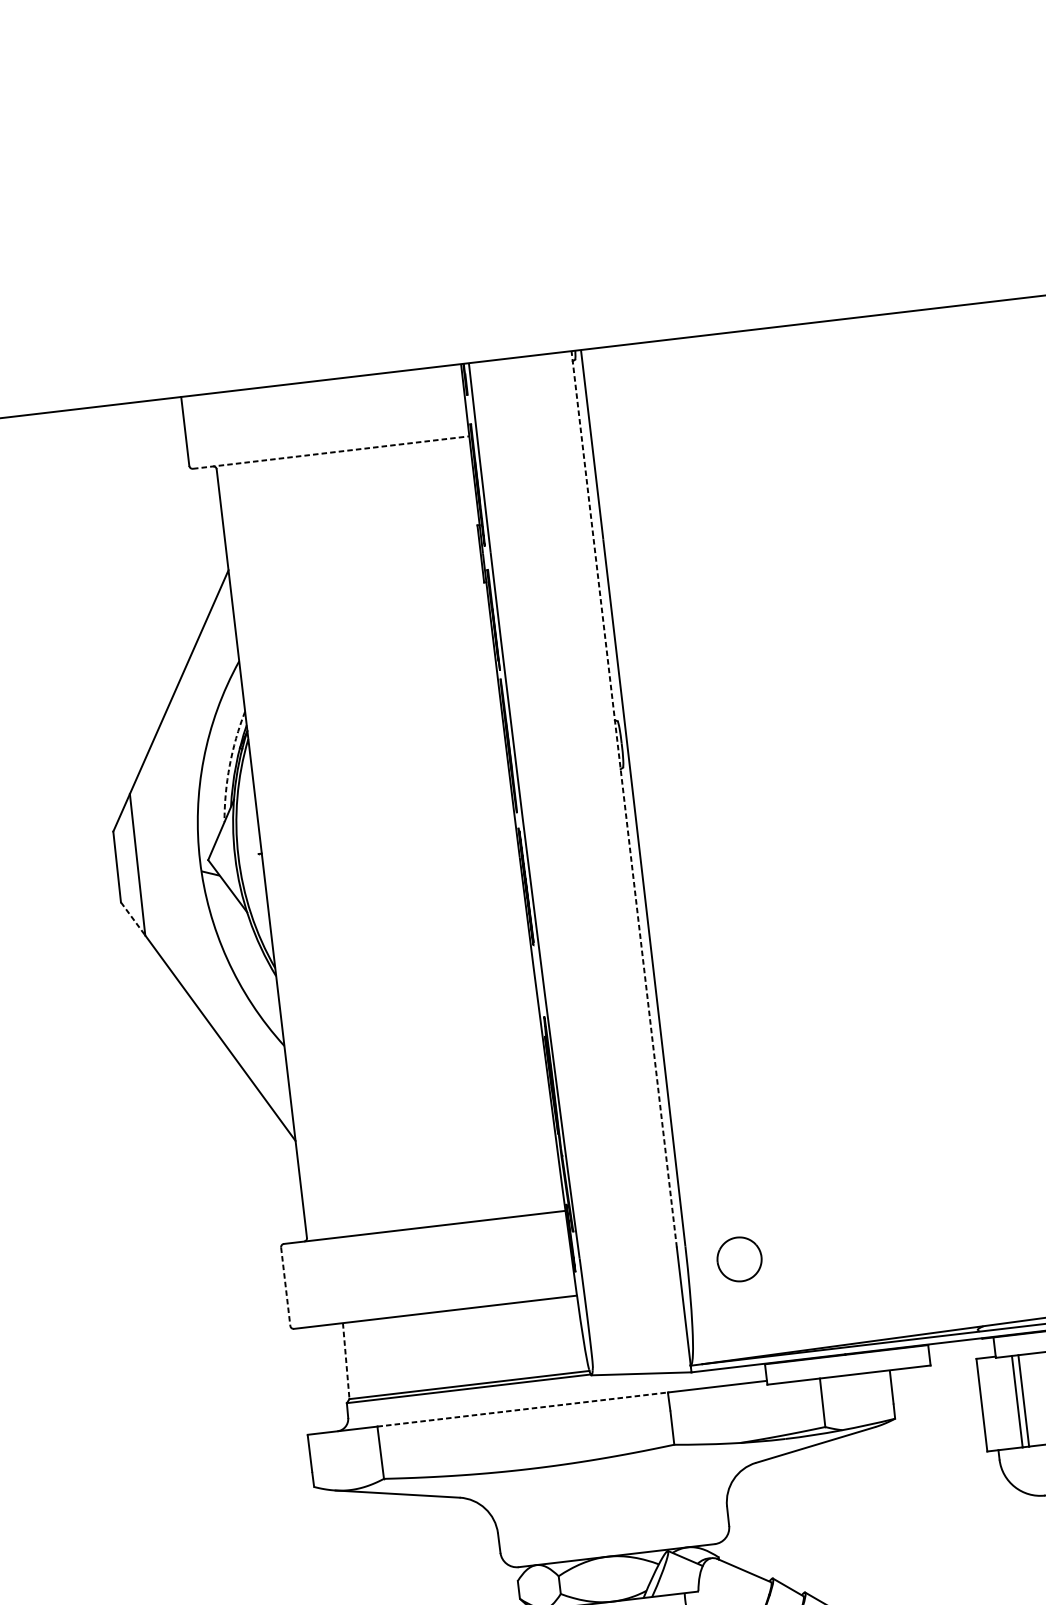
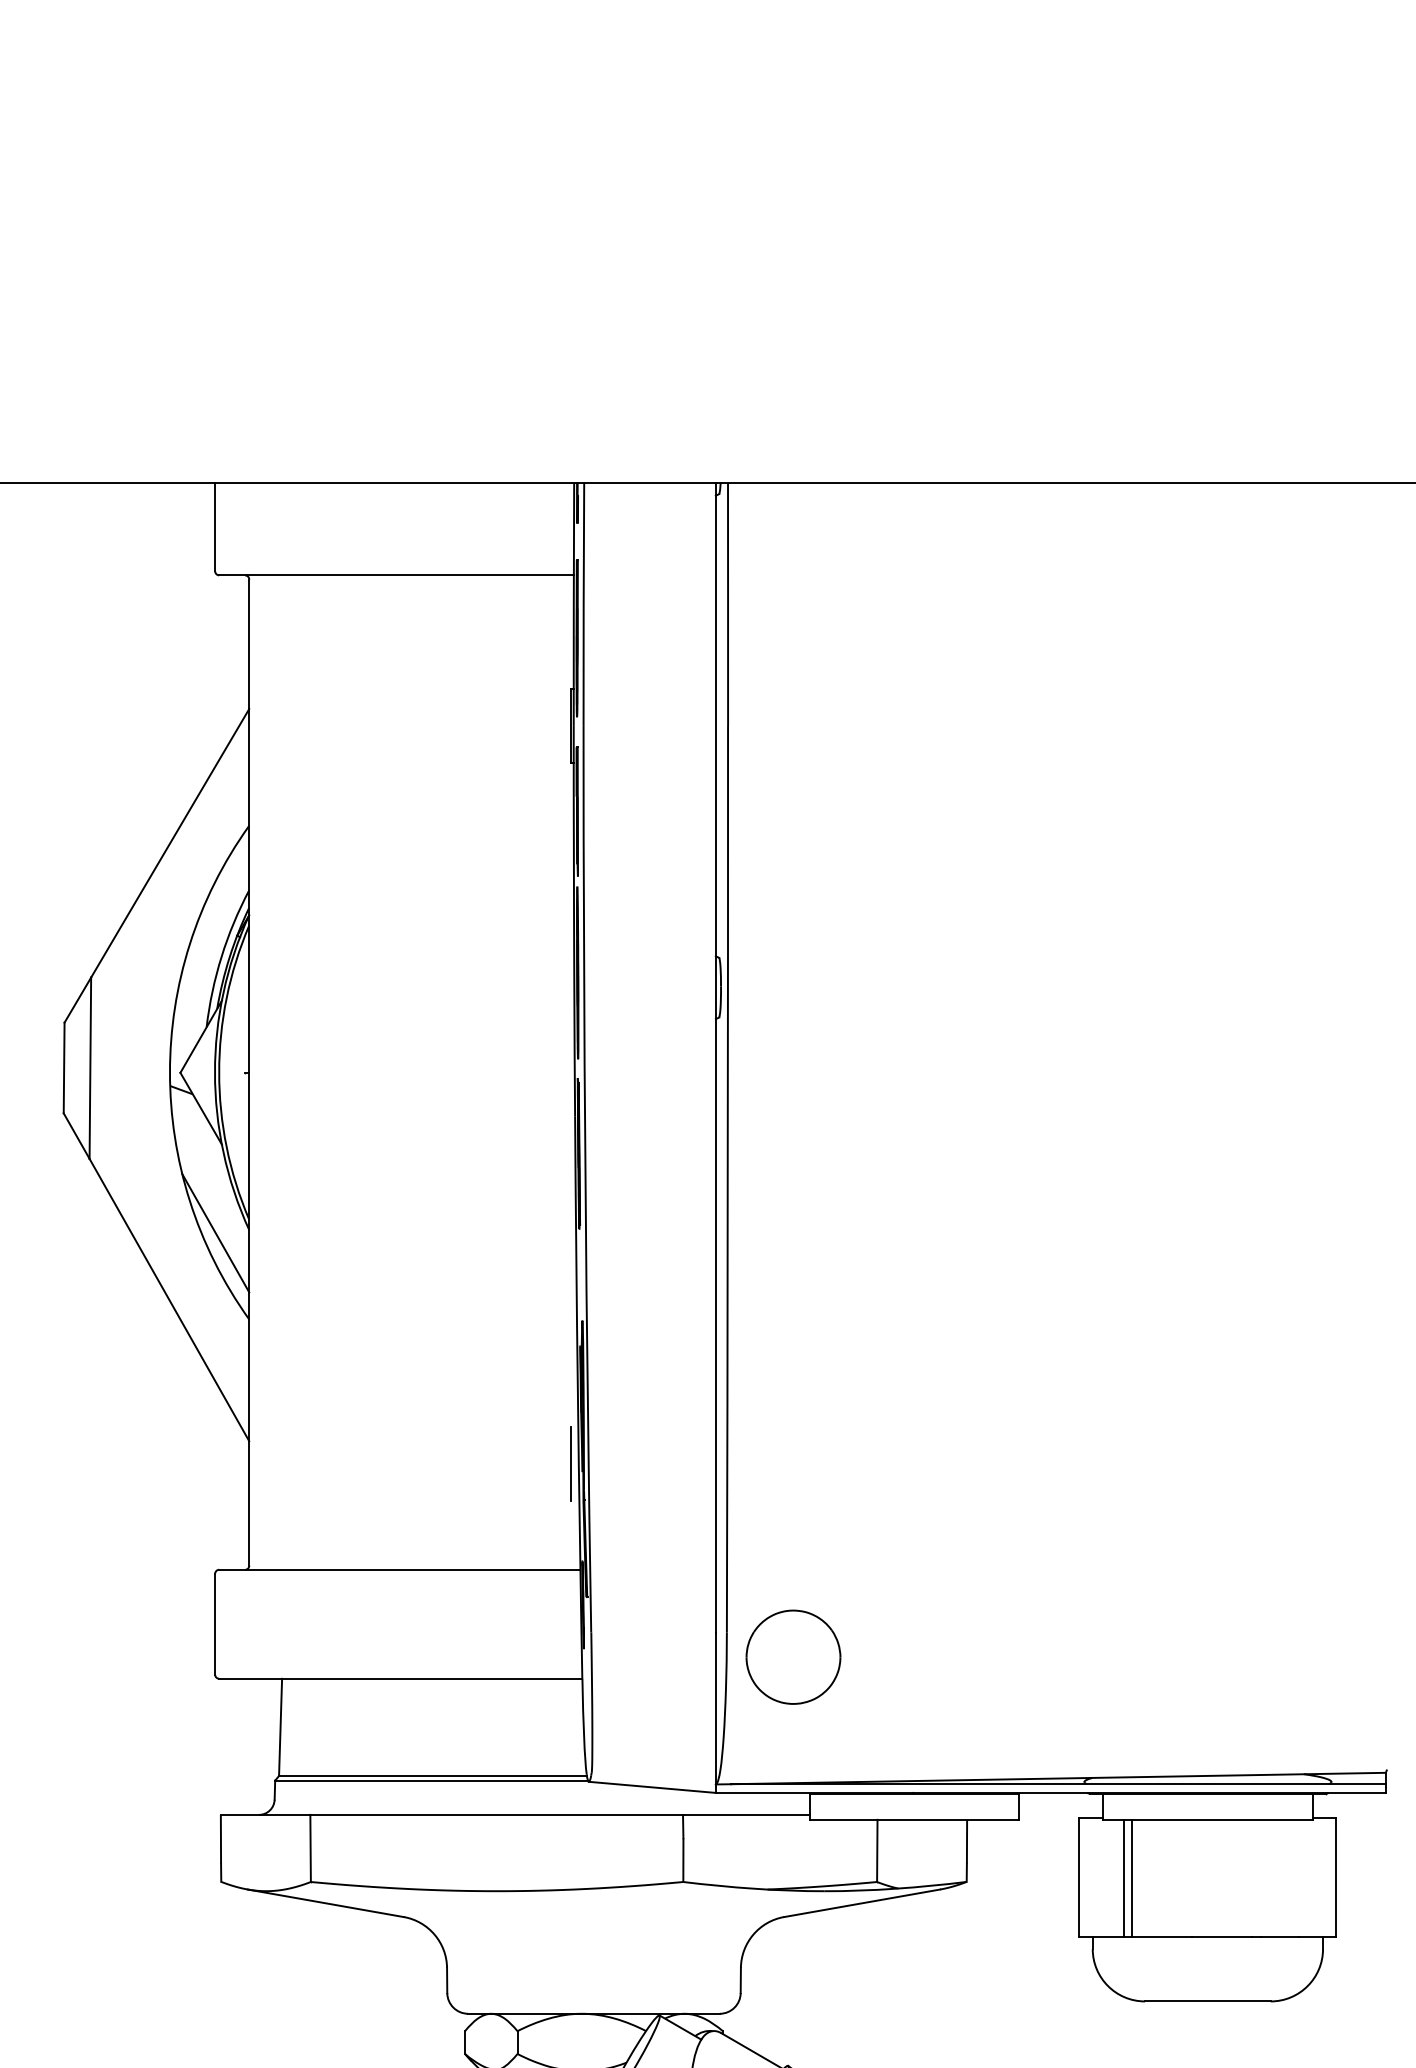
line: (331, 452) -> (397, 575), dashed -> solid
arc: (229, 765) -> (221, 956), dashed -> solid
line: (623, 799) -> (715, 1057), dashed -> solid
line: (133, 919) -> (76, 1136), dashed -> solid
line: (250, 982) -> (215, 1233), added
line: (548, 1128) -> (570, 1463), added
part: (739, 1258) -> (793, 1656), size x1.67
line: (286, 1286) -> (215, 1624), dashed -> solid
line: (346, 1361) -> (280, 1727), dashed -> solid
line: (523, 1409) -> (497, 1814), dashed -> solid

